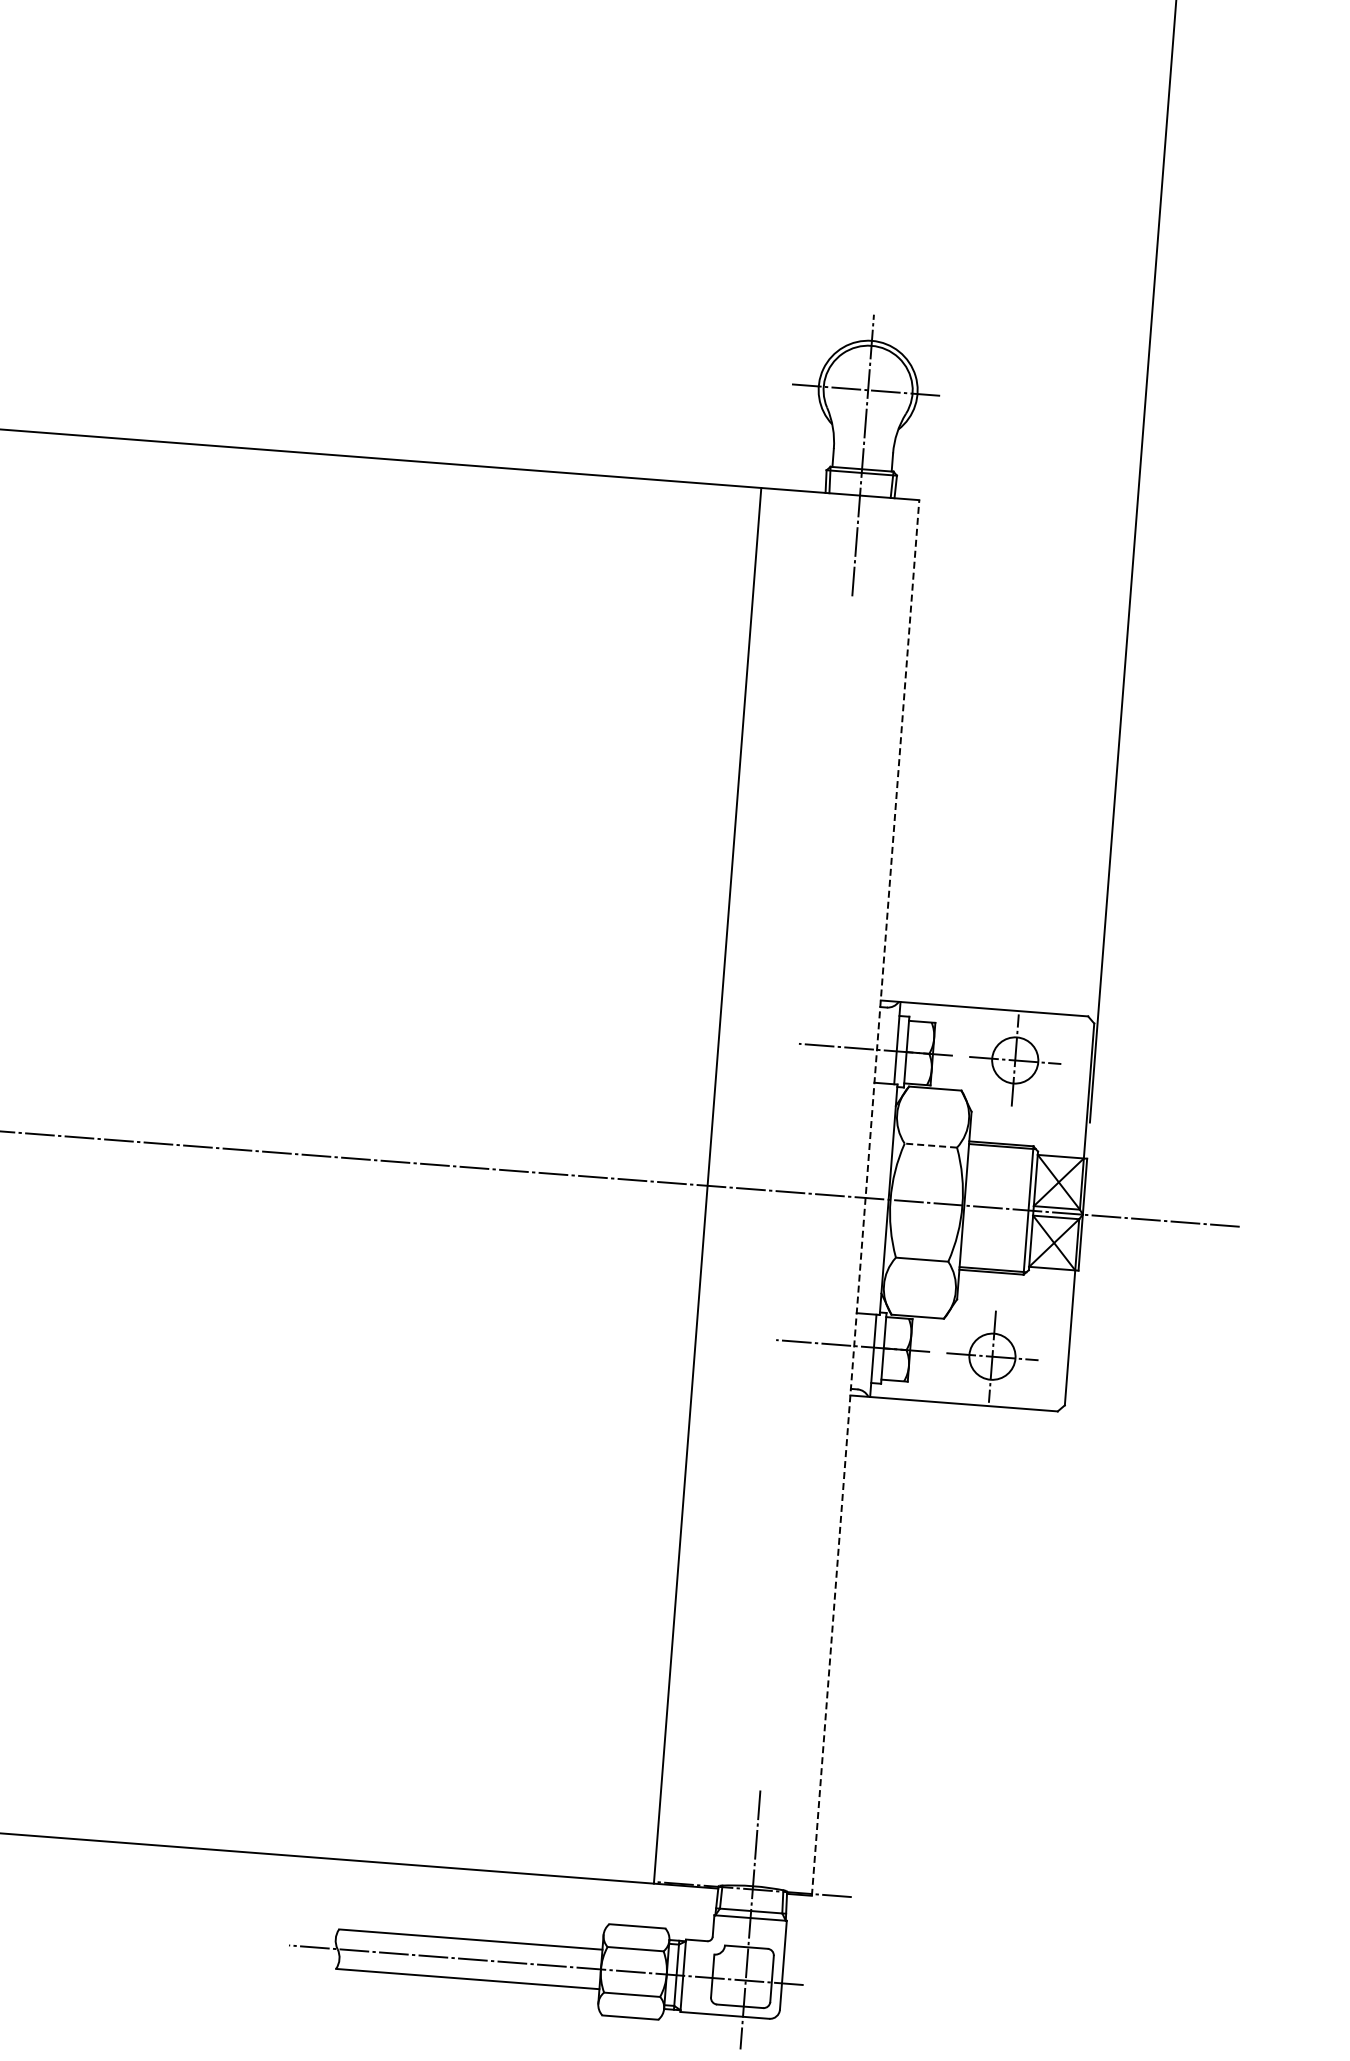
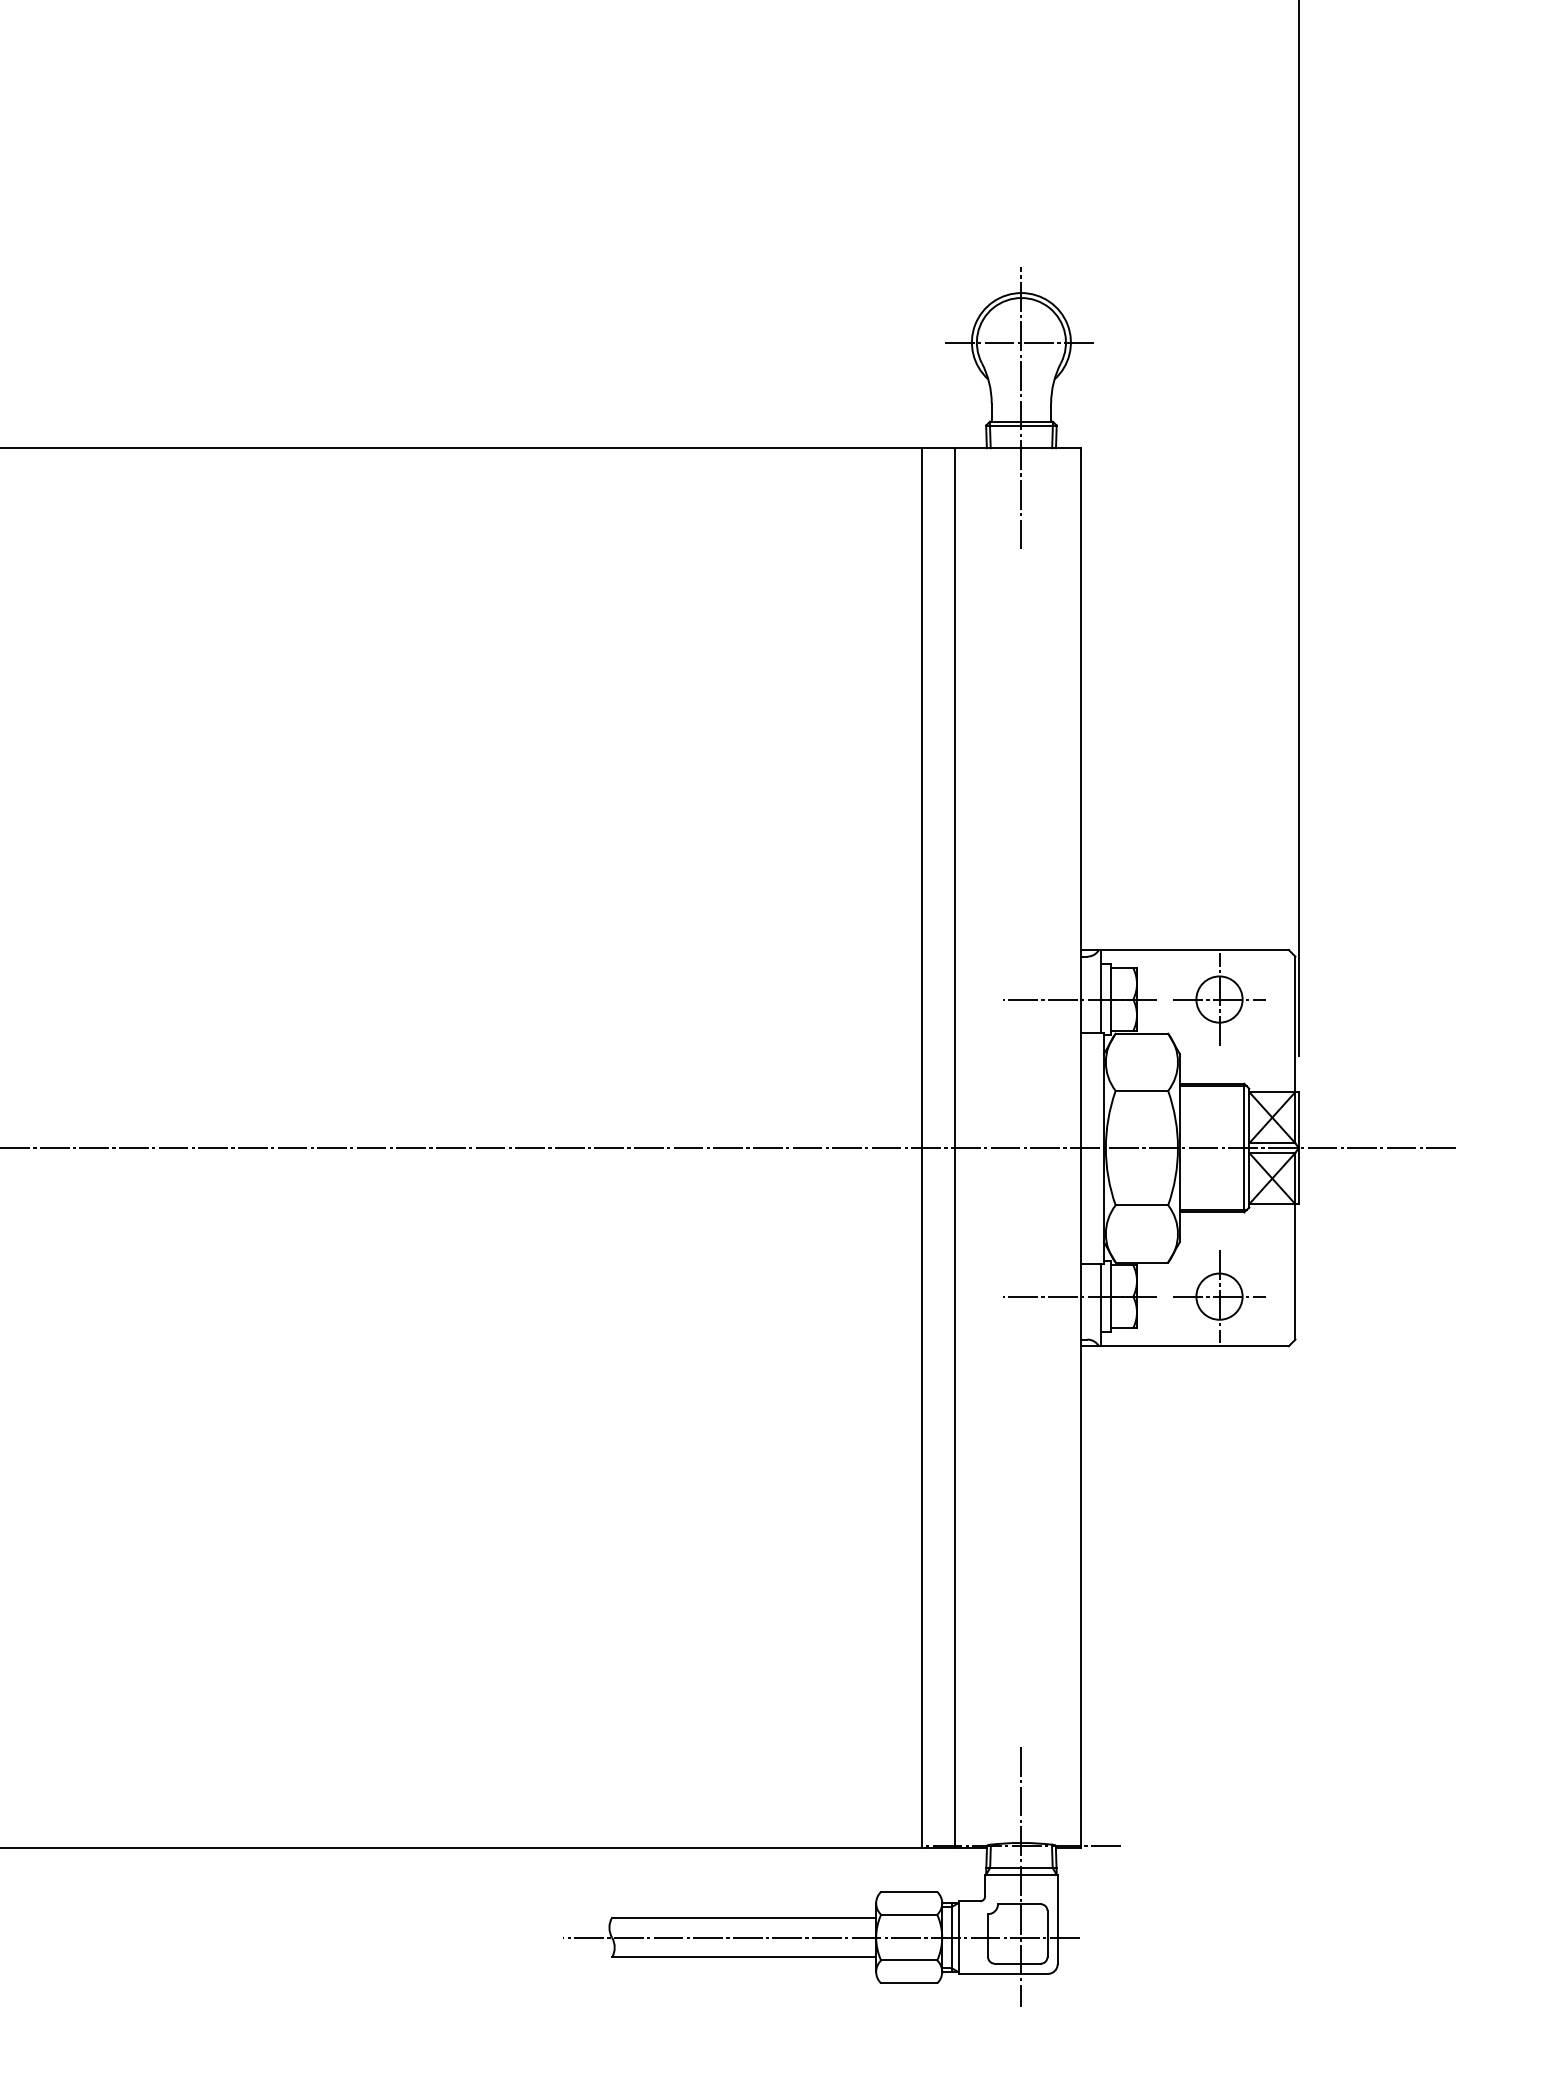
line: (930, 1145) -> (1141, 1090), dashed -> solid
line: (739, 1188) -> (954, 1148), added
line: (865, 1198) -> (1080, 1148), dashed -> solid

